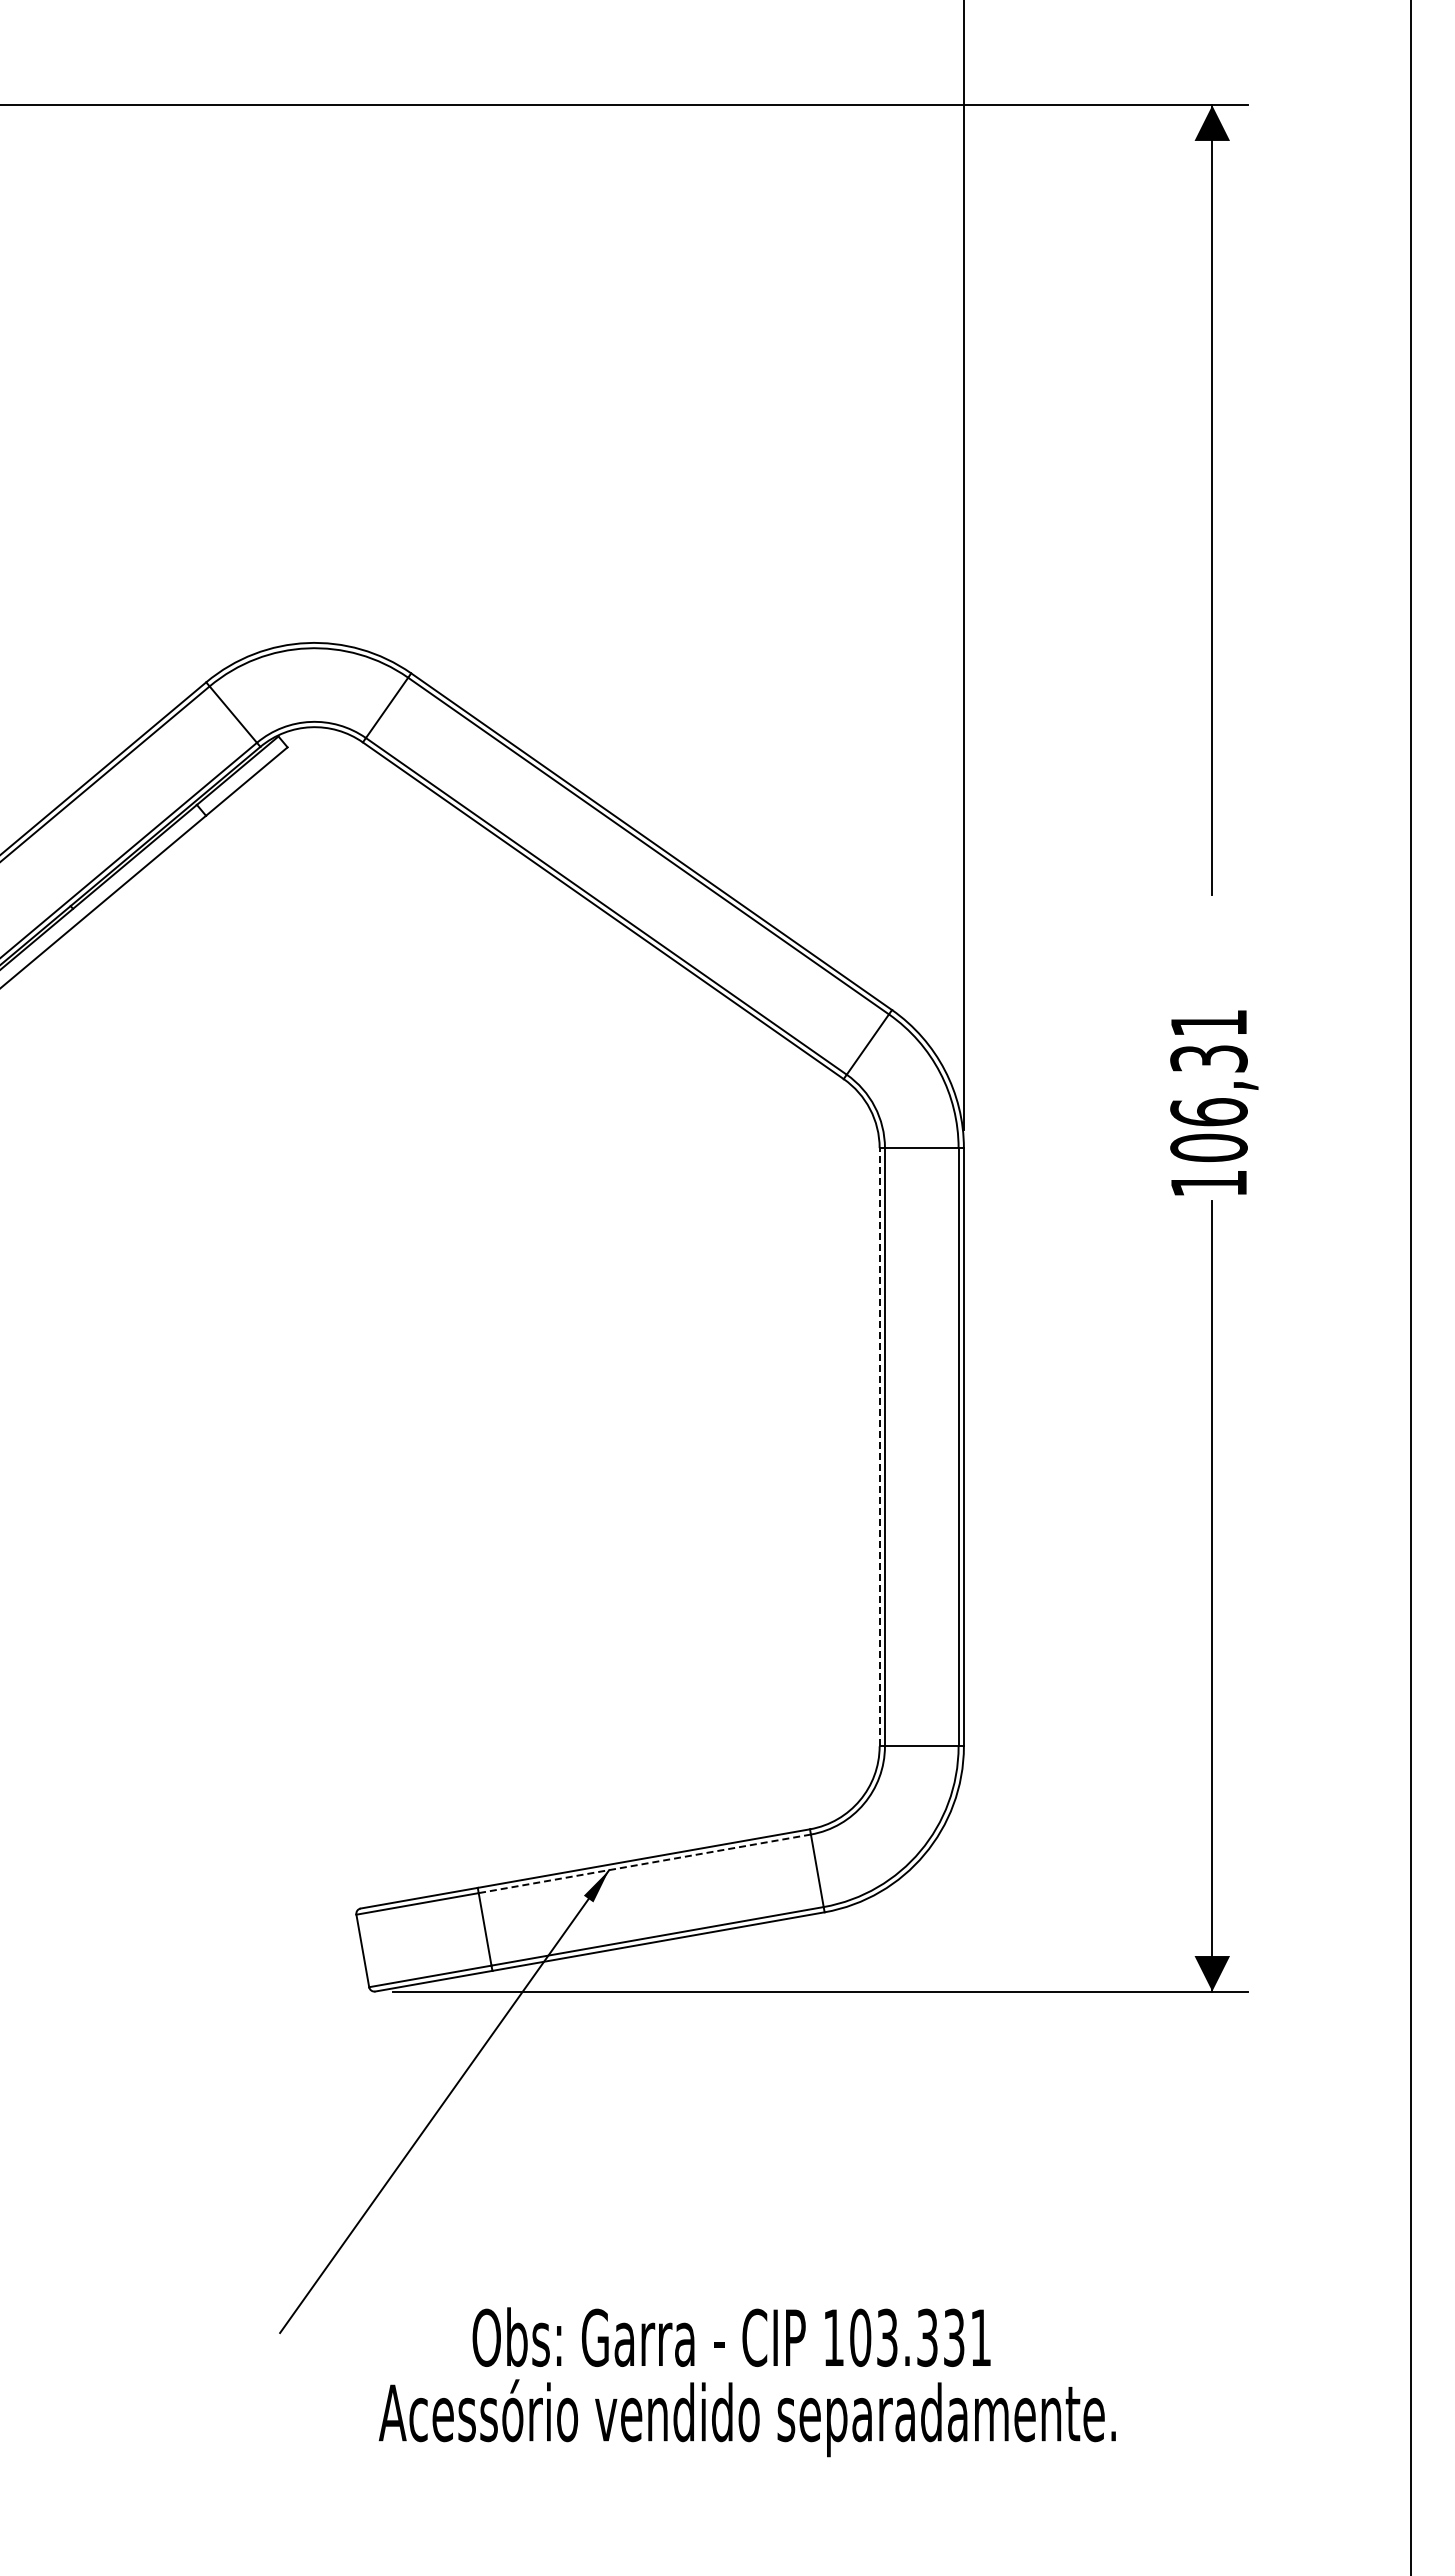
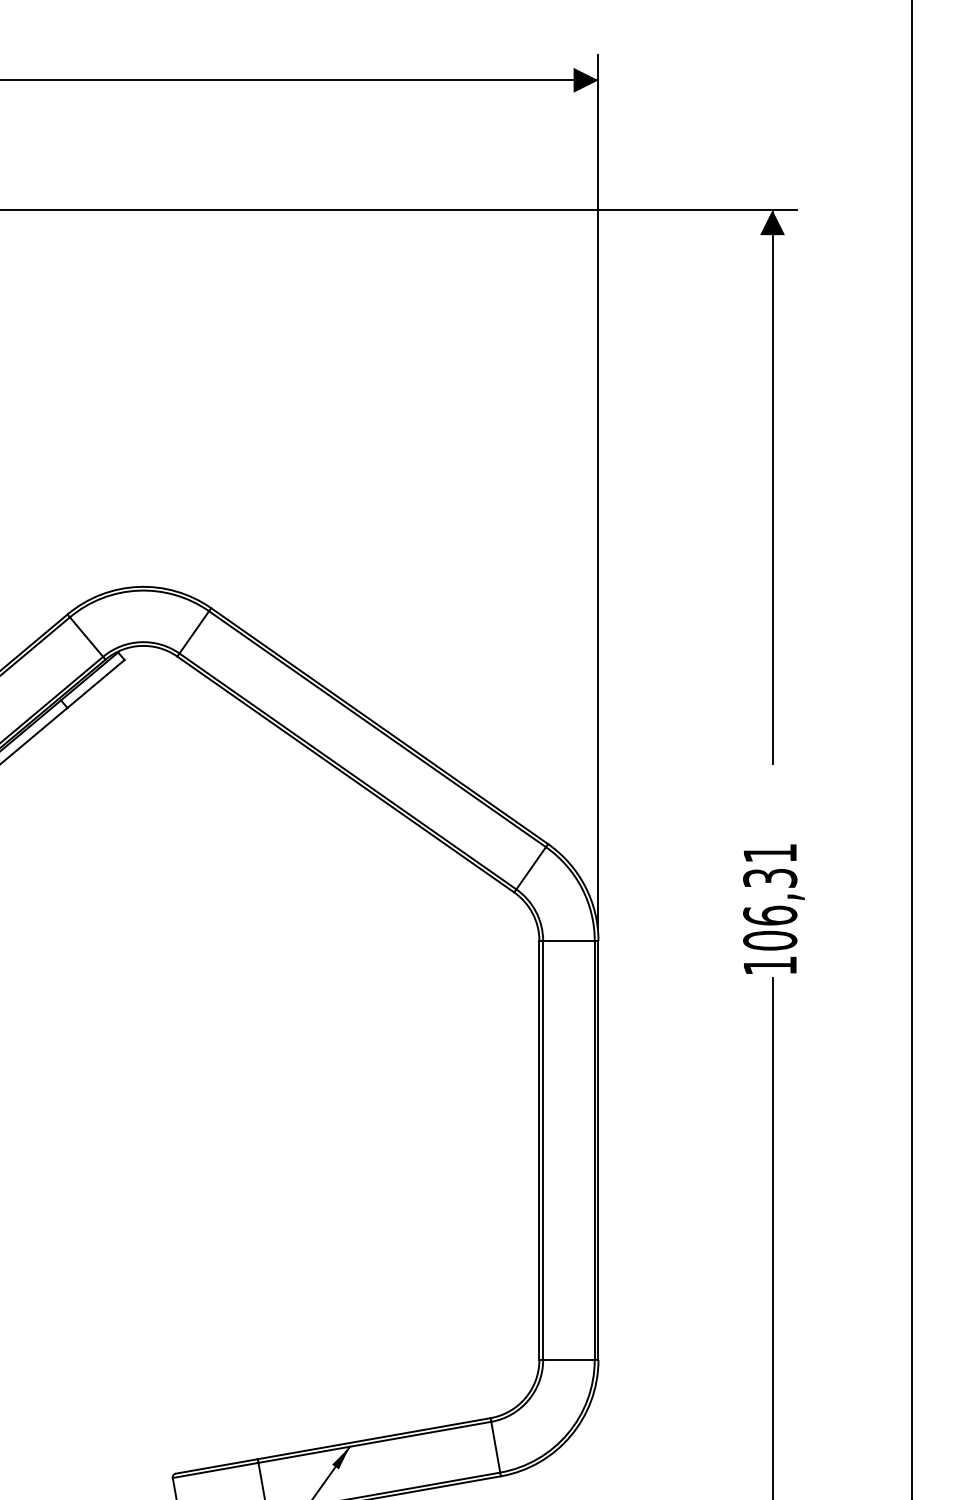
line: (879, 1446) -> (539, 1149), dashed -> solid
line: (644, 1863) -> (374, 1442), dashed -> solid

